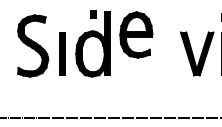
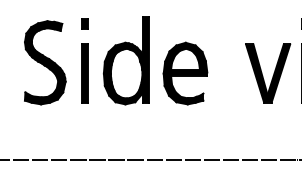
part: (93, 14) -> (85, 24), moved
part: (136, 34) -> (185, 72), moved

